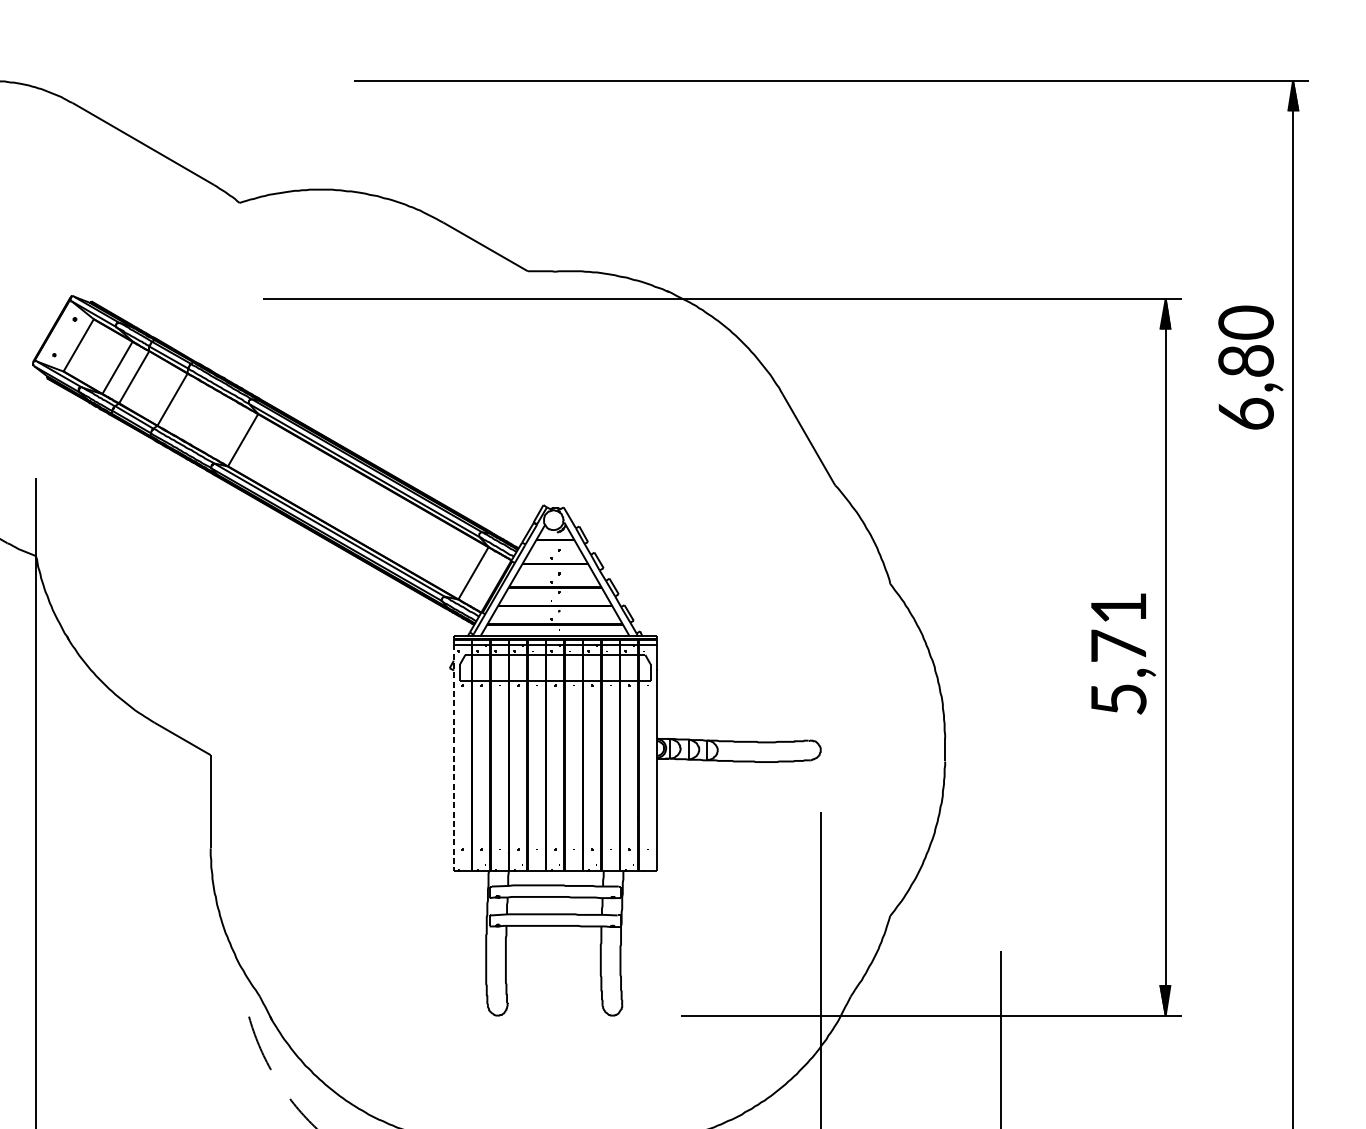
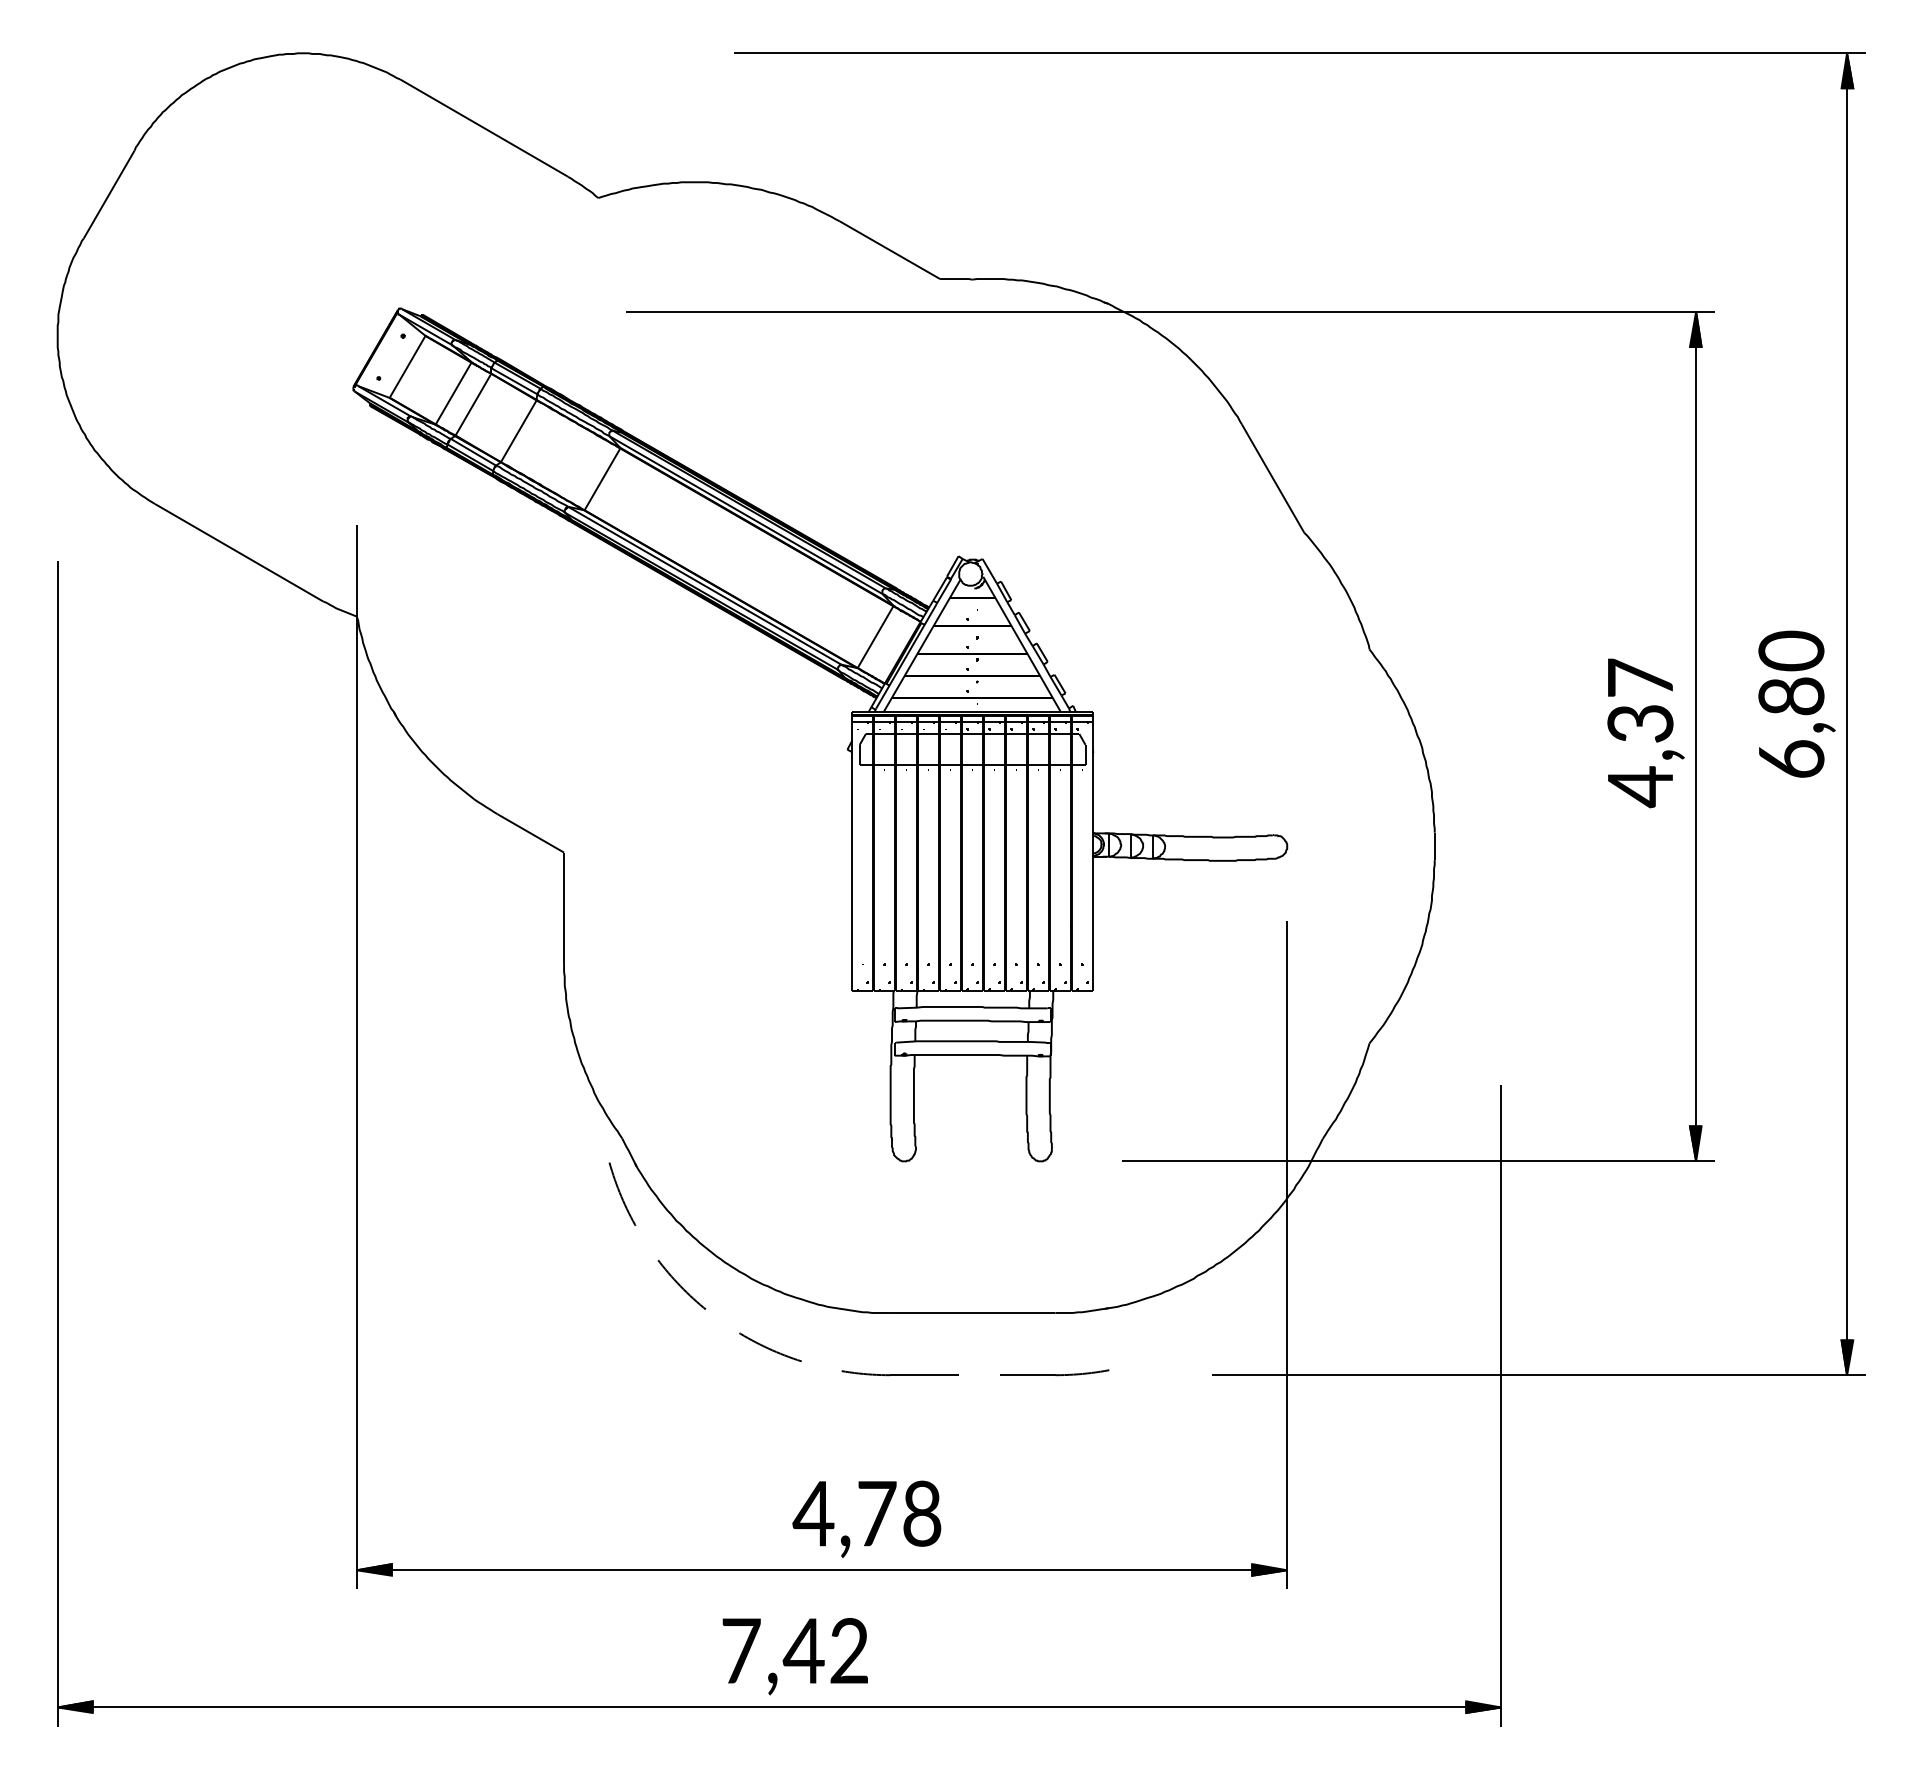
text: (1250, 366) -> (1796, 703), moved
text: (1118, 654) -> (1640, 733), 5,71 -> 4,37
line: (454, 758) -> (852, 856), dashed -> solid

